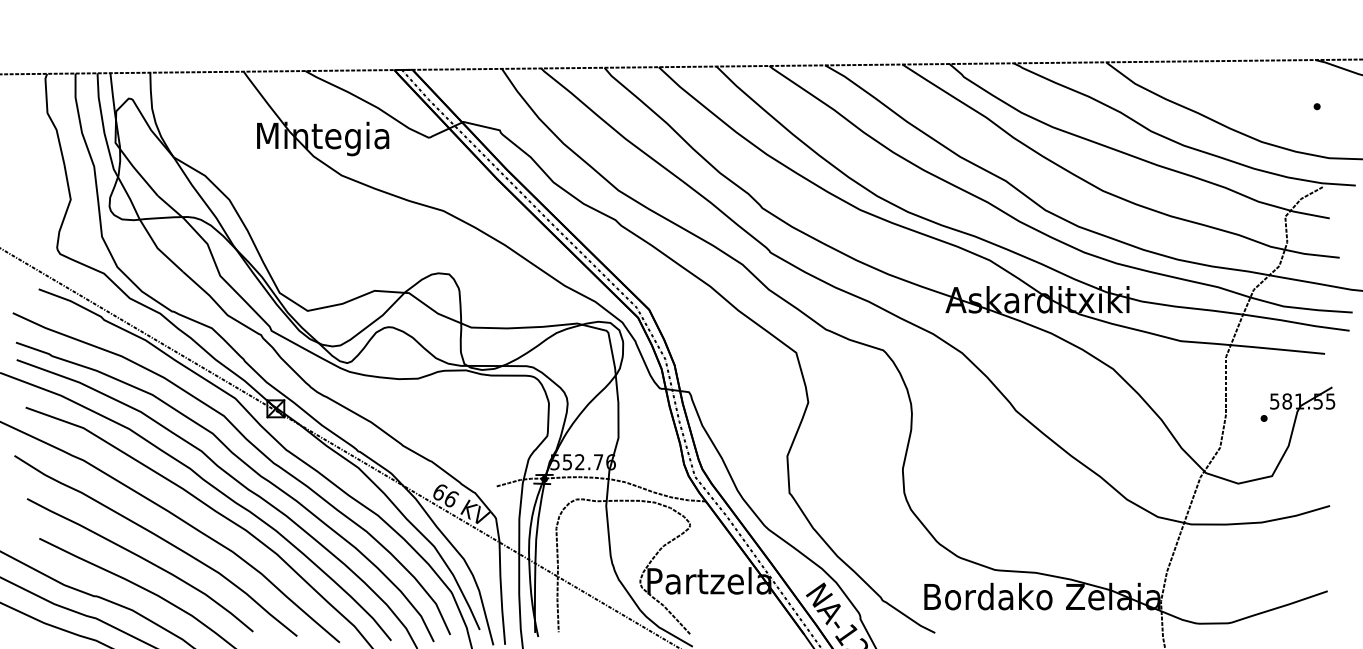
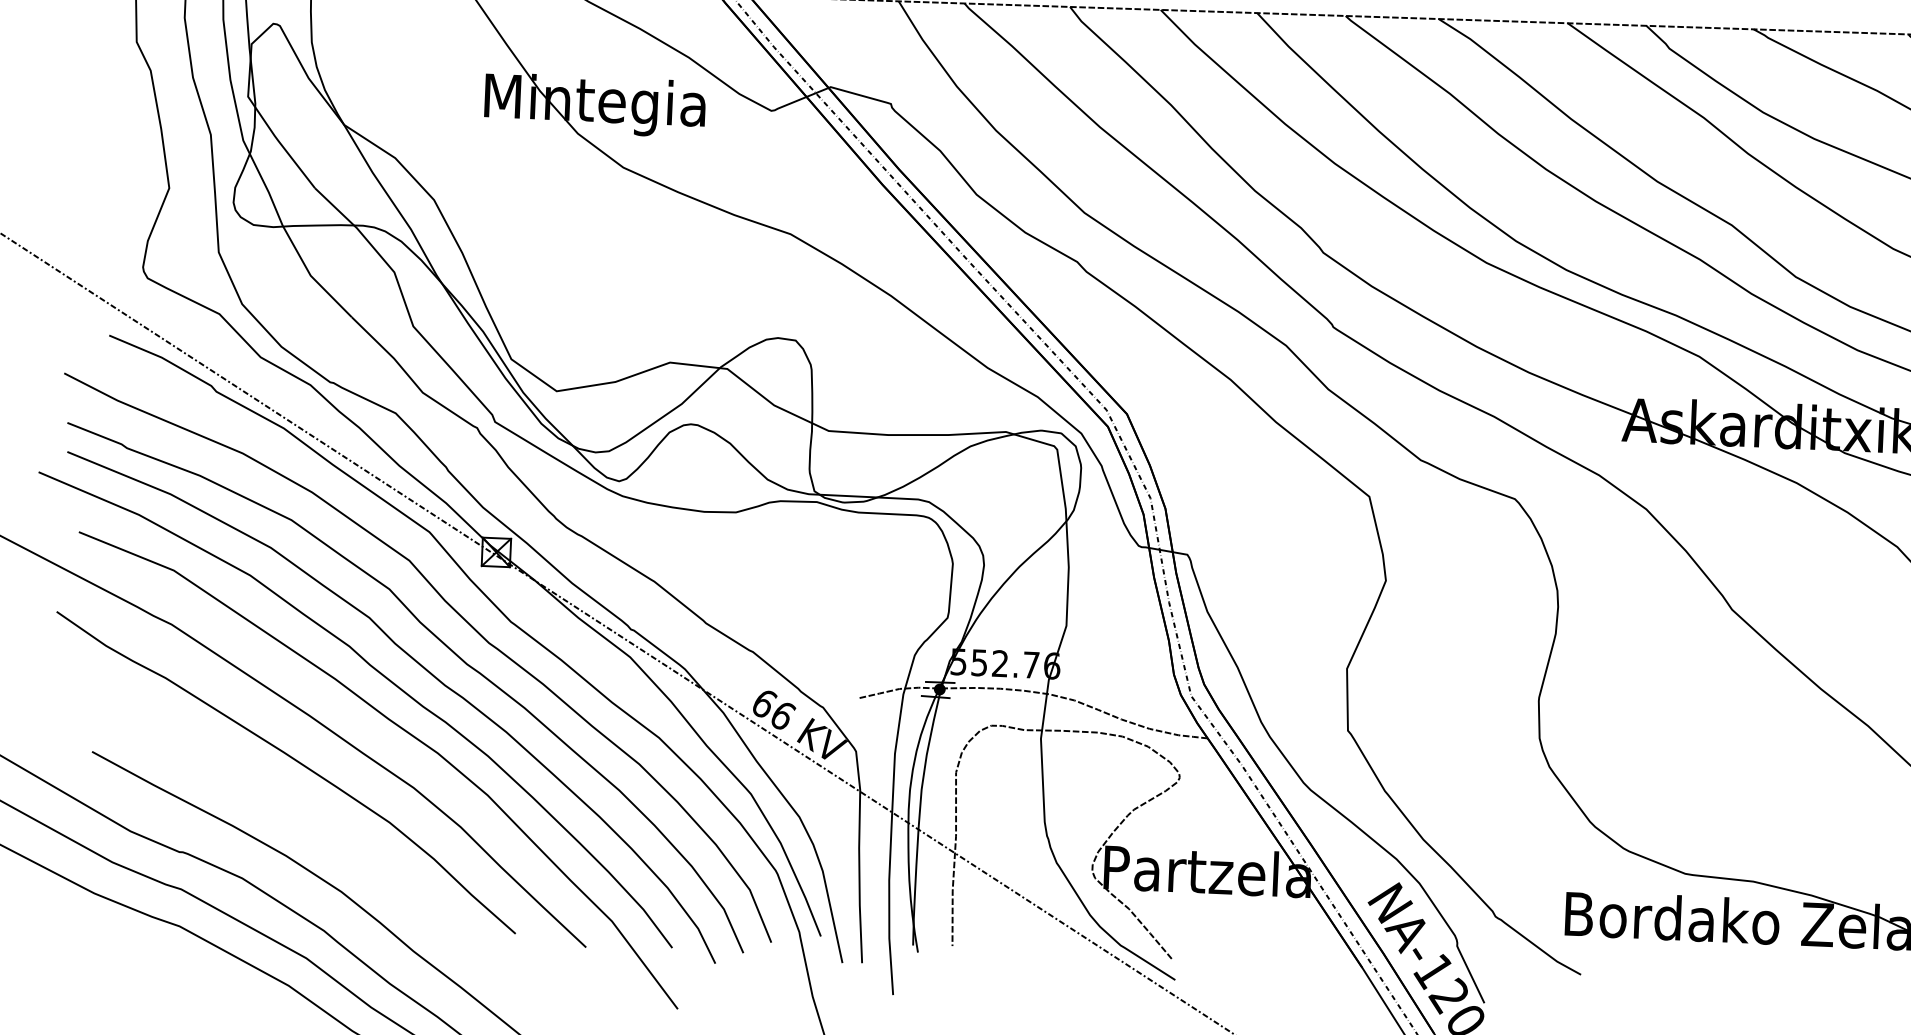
curve: (142, 559) -> (262, 794), removed

